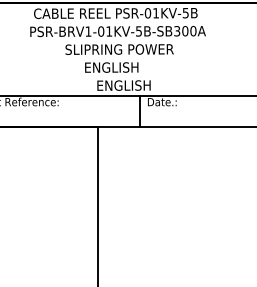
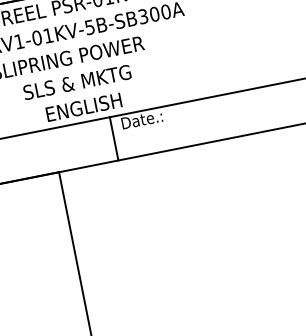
text: (122, 67) -> (76, 82), ENGLISH -> SLS & MKTG

